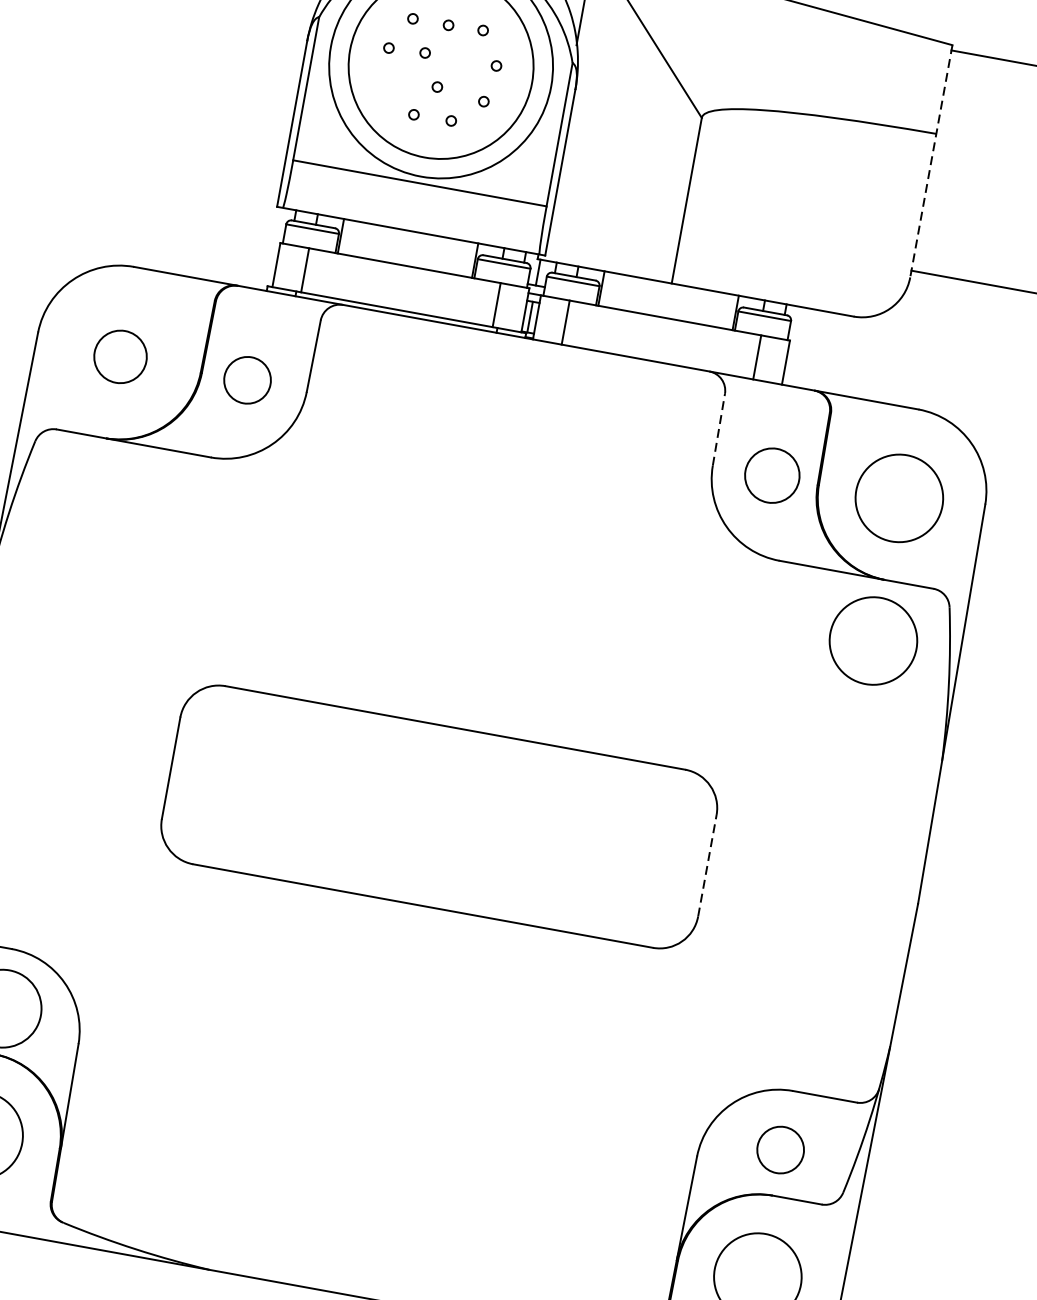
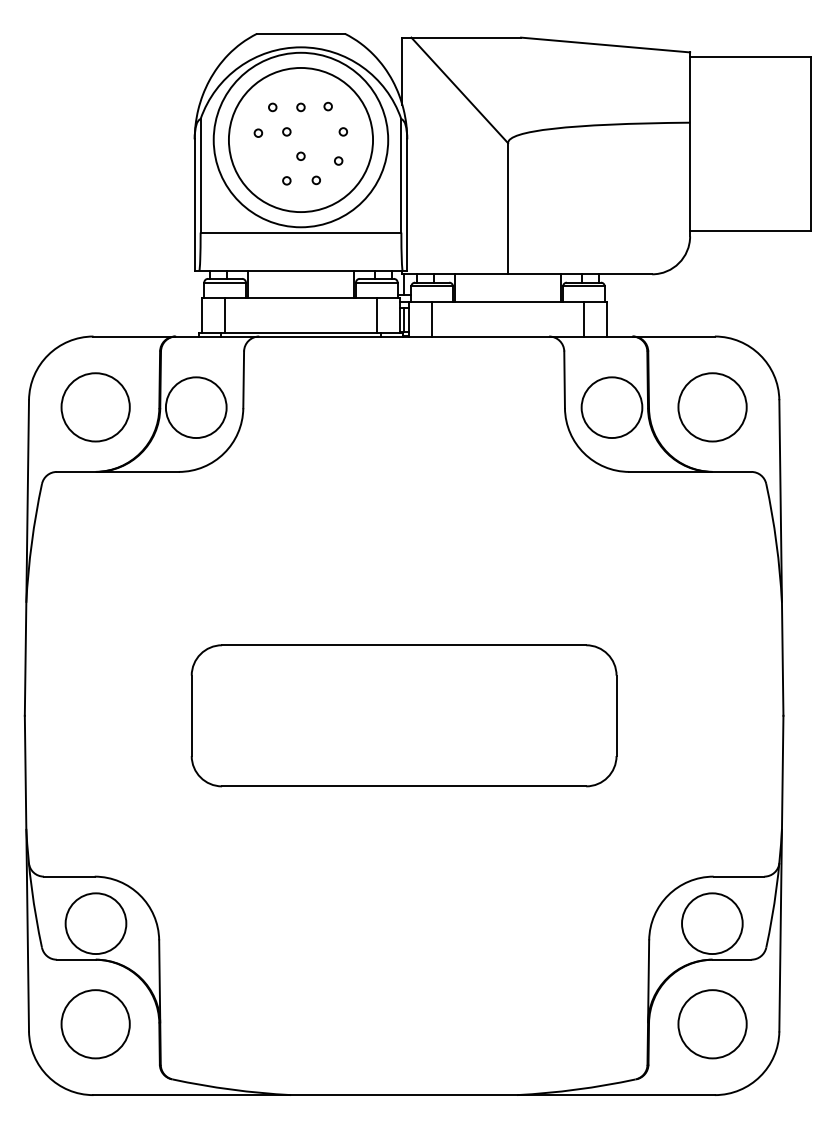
line: (931, 161) -> (690, 144), dashed -> solid
circle: (120, 356) -> (95, 407), size x1.67
circle: (246, 379) -> (195, 407), size x1.67
line: (718, 429) -> (564, 379), dashed -> solid
circle: (771, 475) -> (611, 407), size x1.43
circle: (873, 641) -> (712, 520), removed
line: (707, 865) -> (616, 715), dashed -> solid
circle: (780, 1149) -> (712, 923), size x1.67

